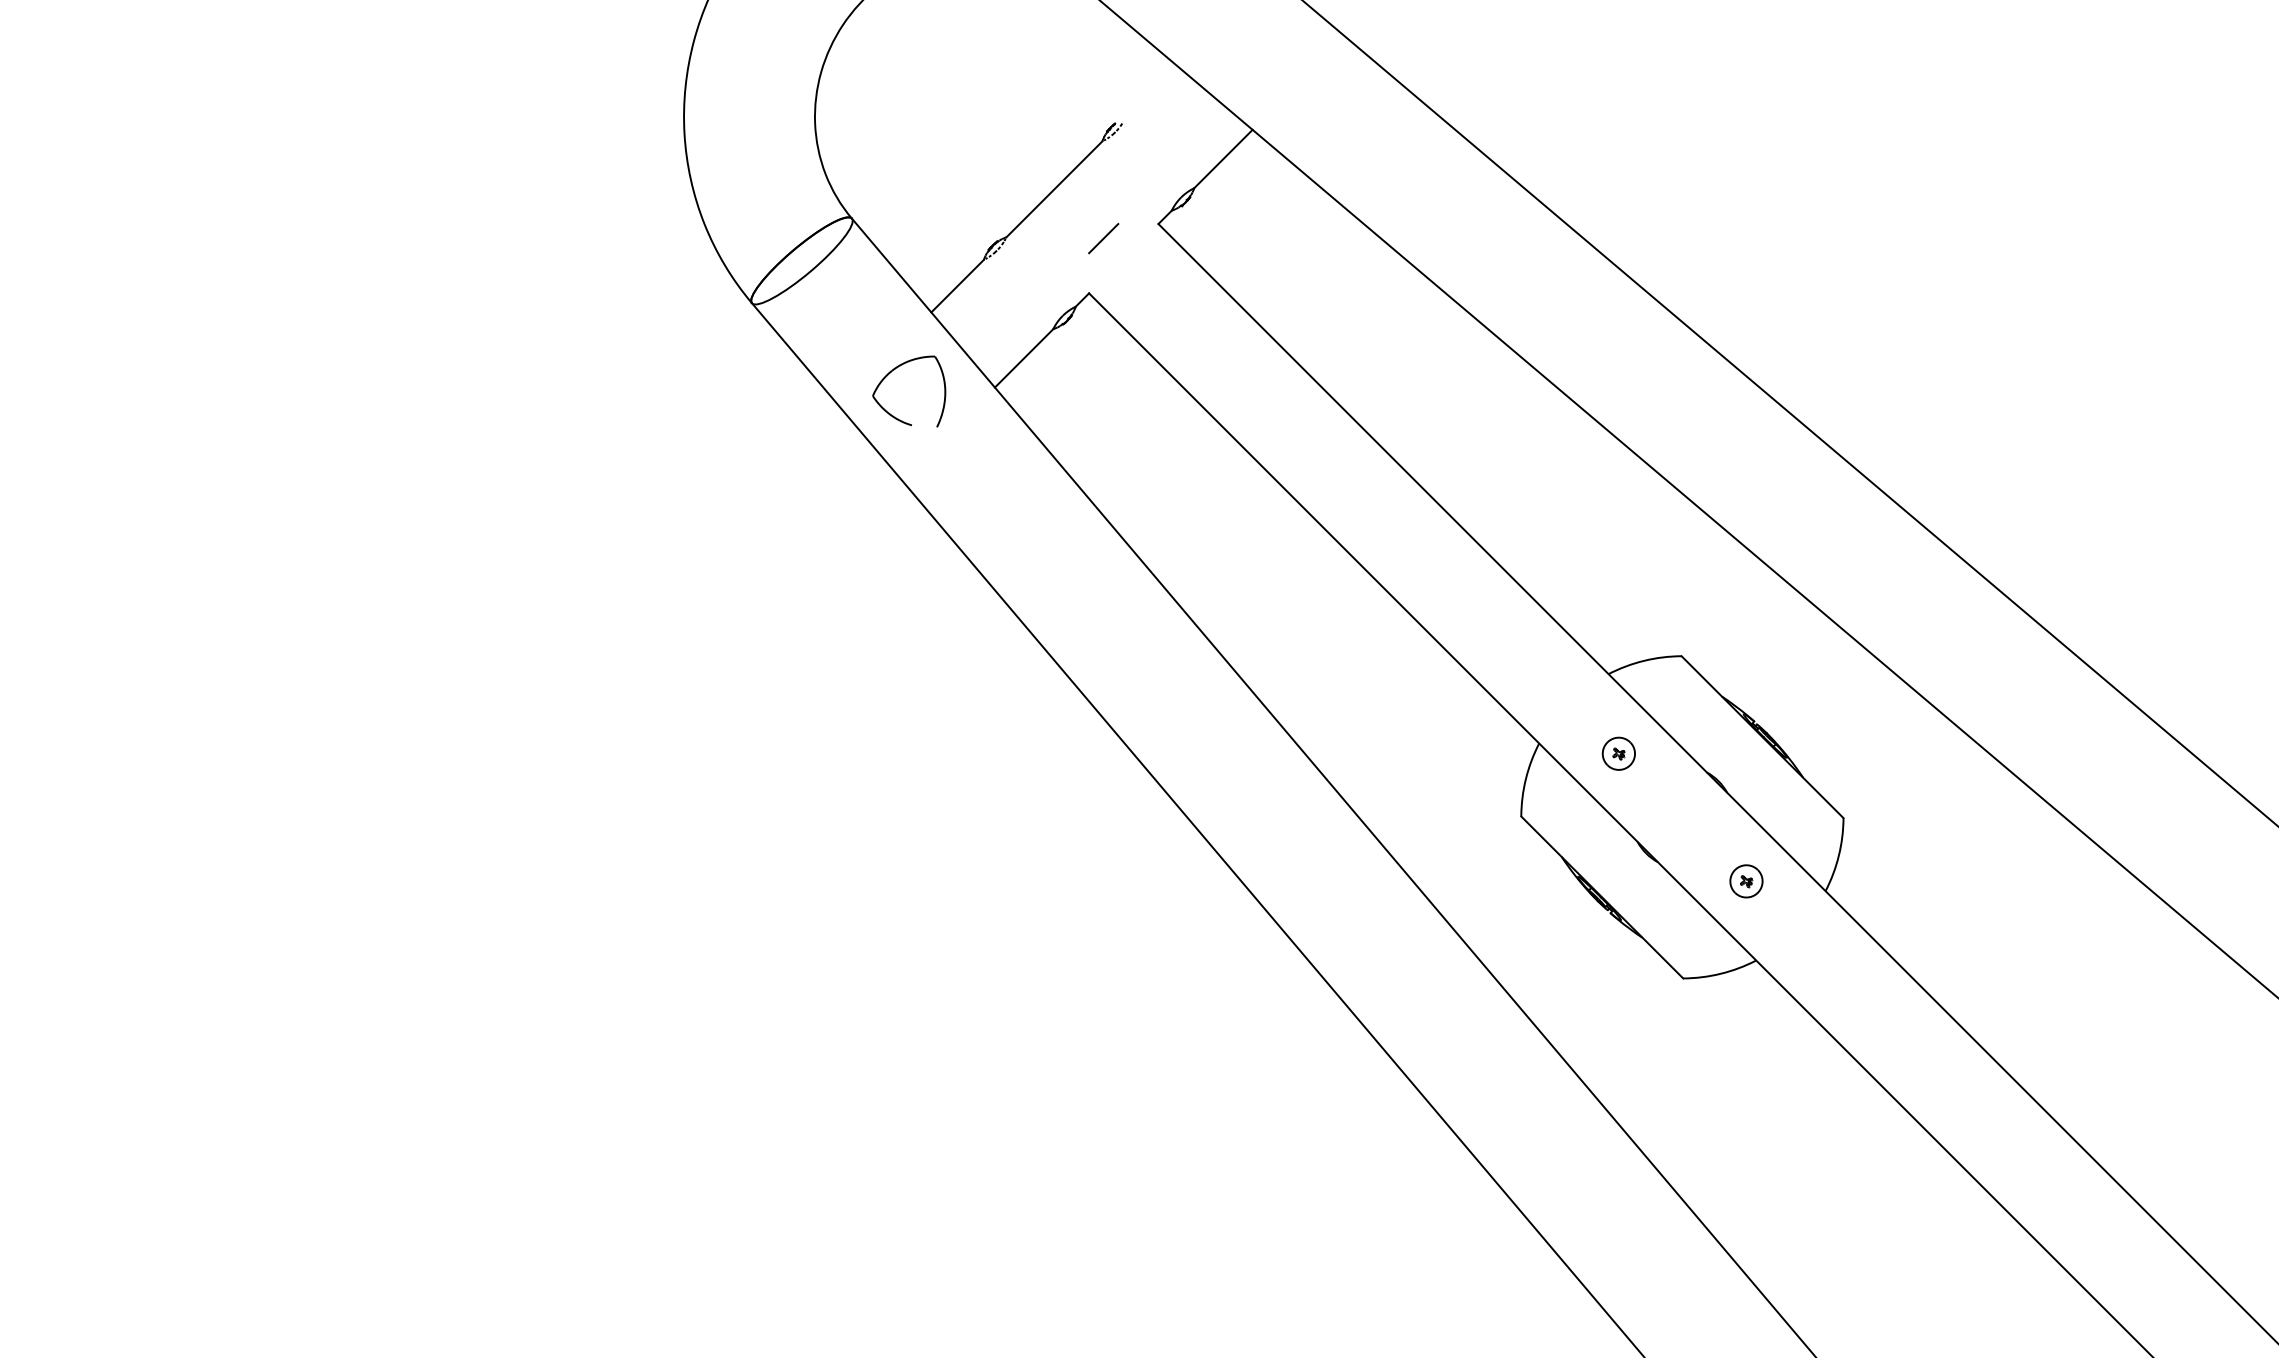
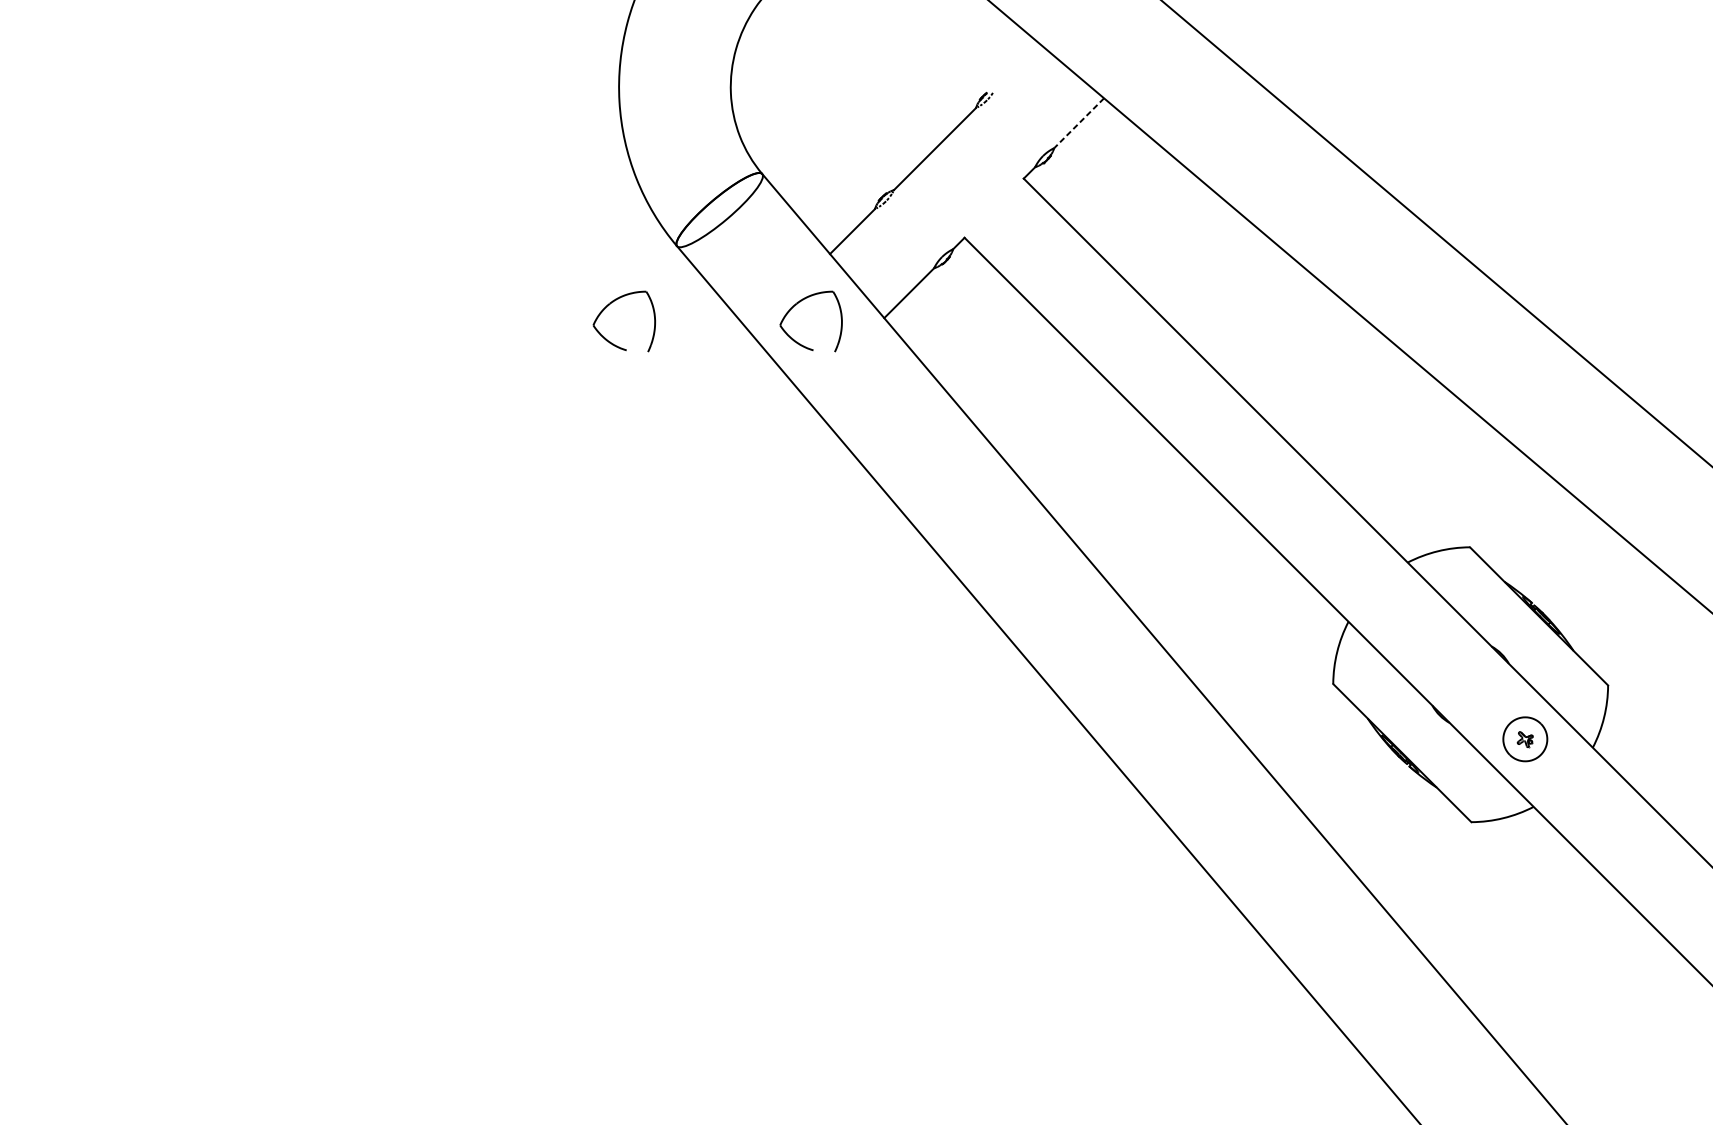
line: (1223, 159) -> (1079, 123), solid -> dashed
line: (1103, 238) -> (976, 191), removed
part: (675, 370) -> (611, 303), added
part: (1618, 753) -> (1416, 630), removed
part: (1746, 881) -> (1525, 739), size x1.6

